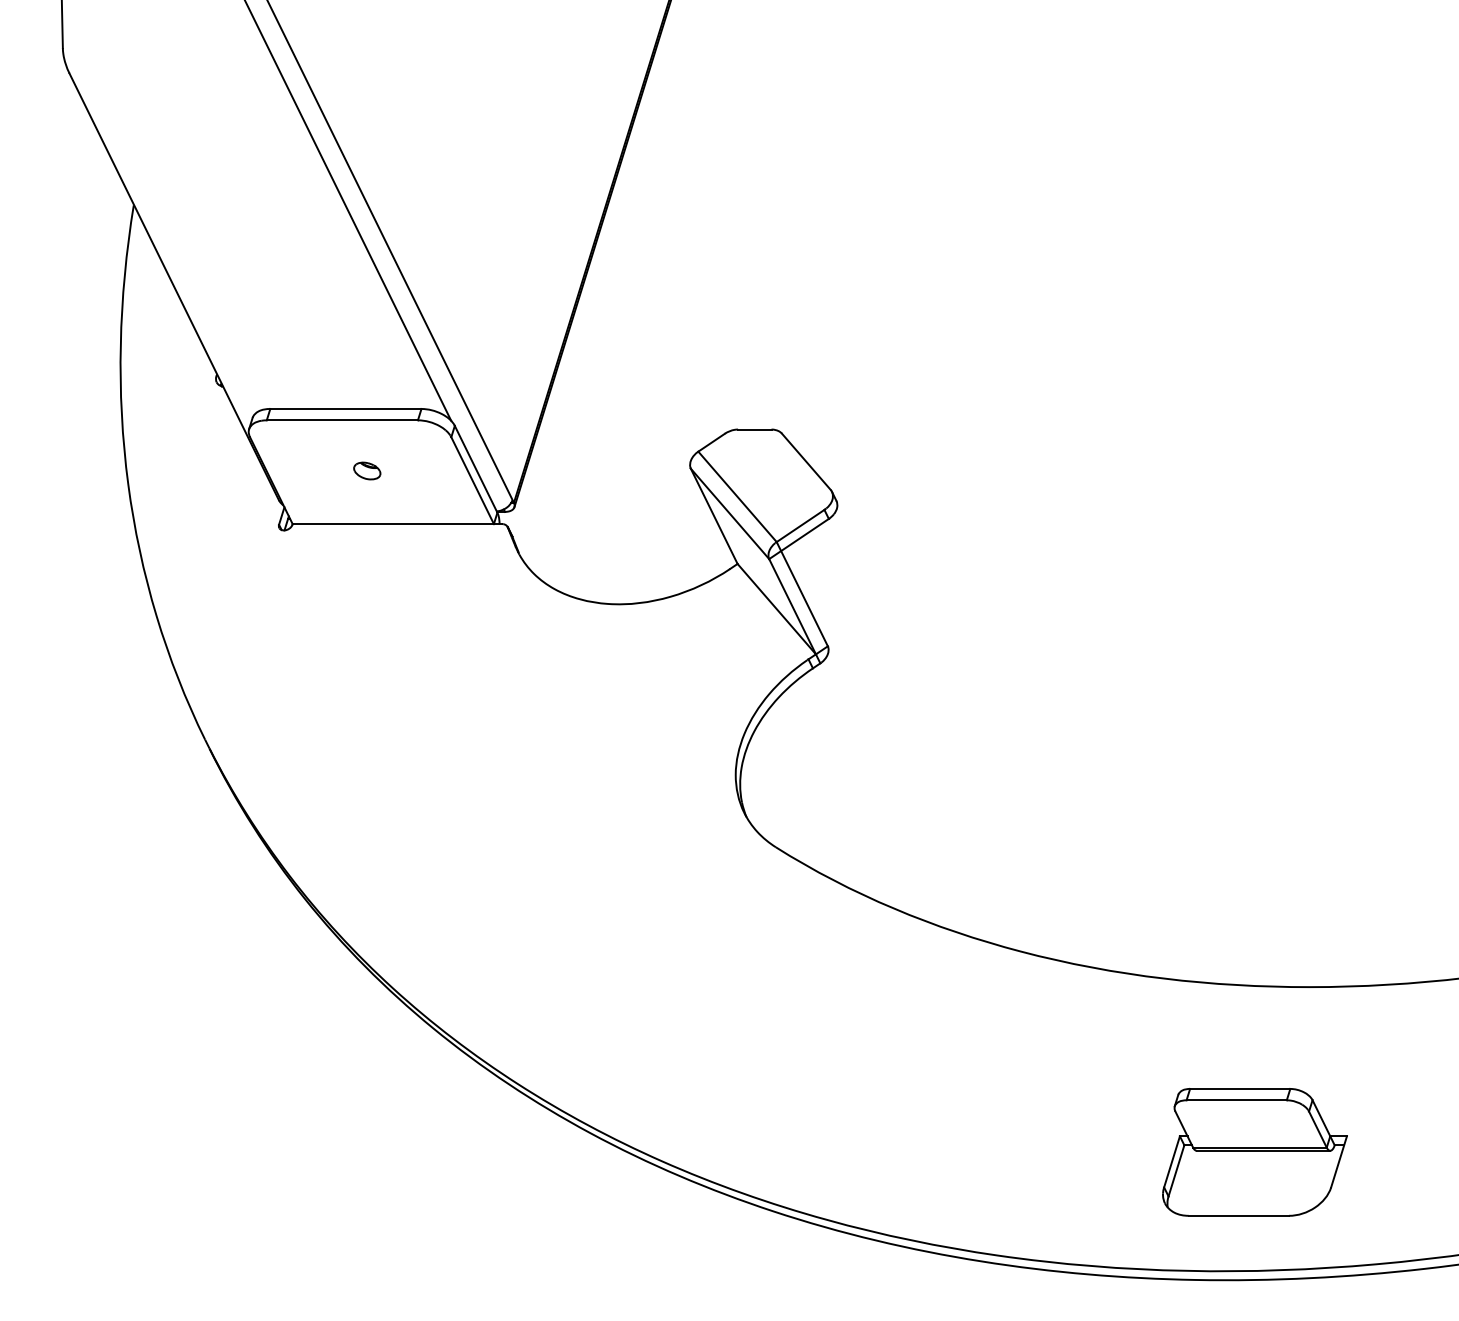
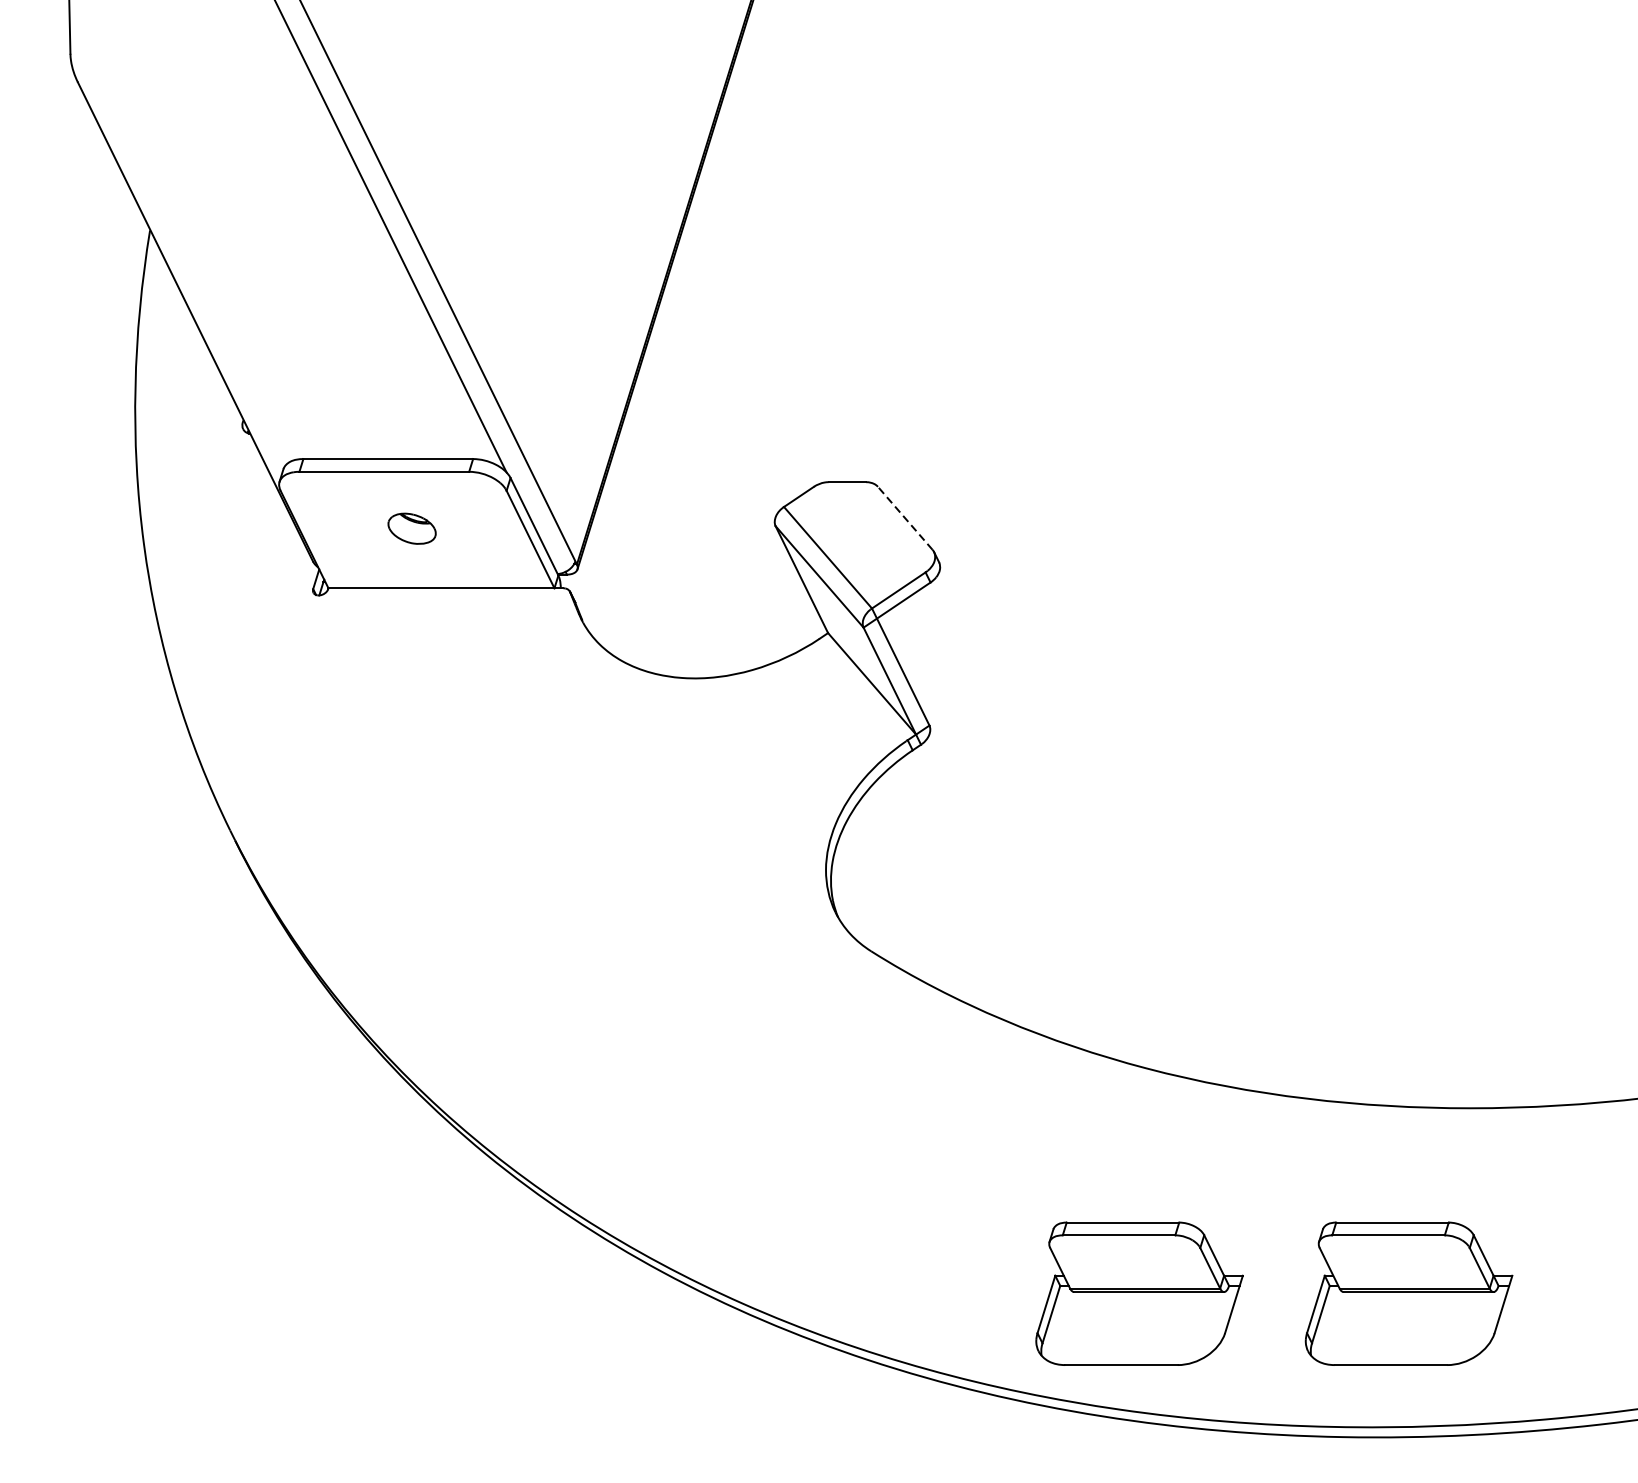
line: (806, 461) -> (905, 518), solid -> dashed
part: (367, 470) -> (412, 528), size x1.6
part: (1014, 1152) -> (1139, 1293), added

